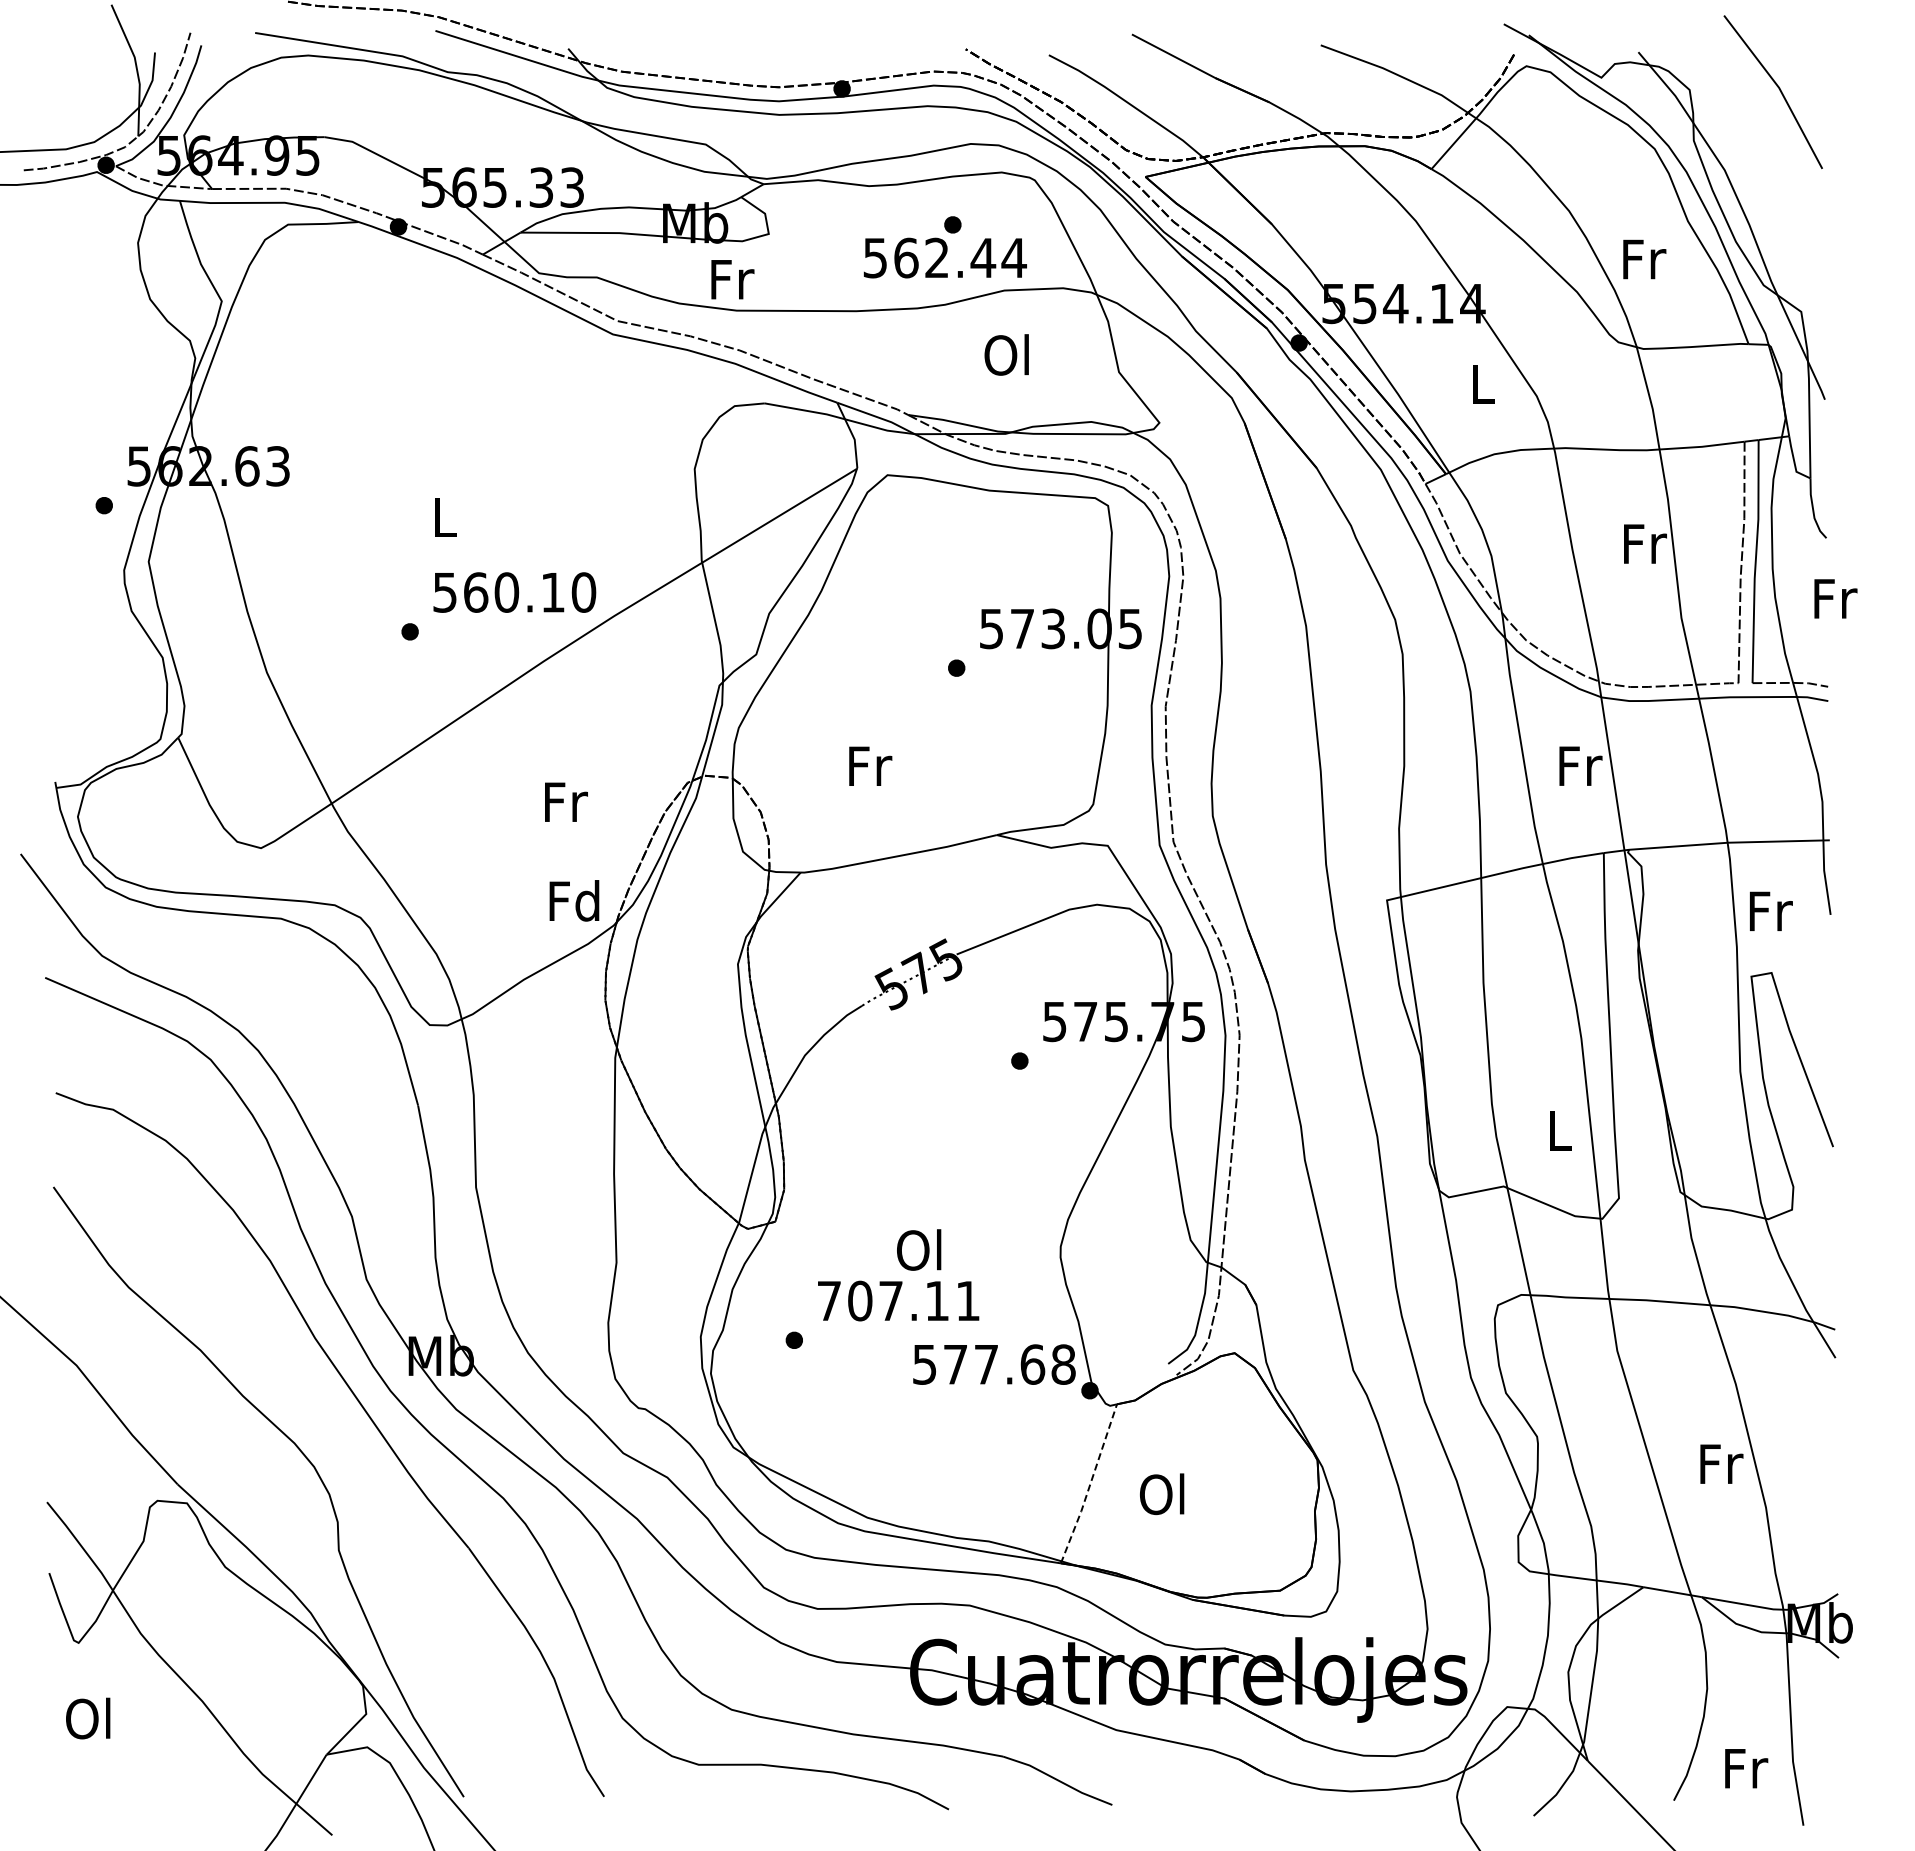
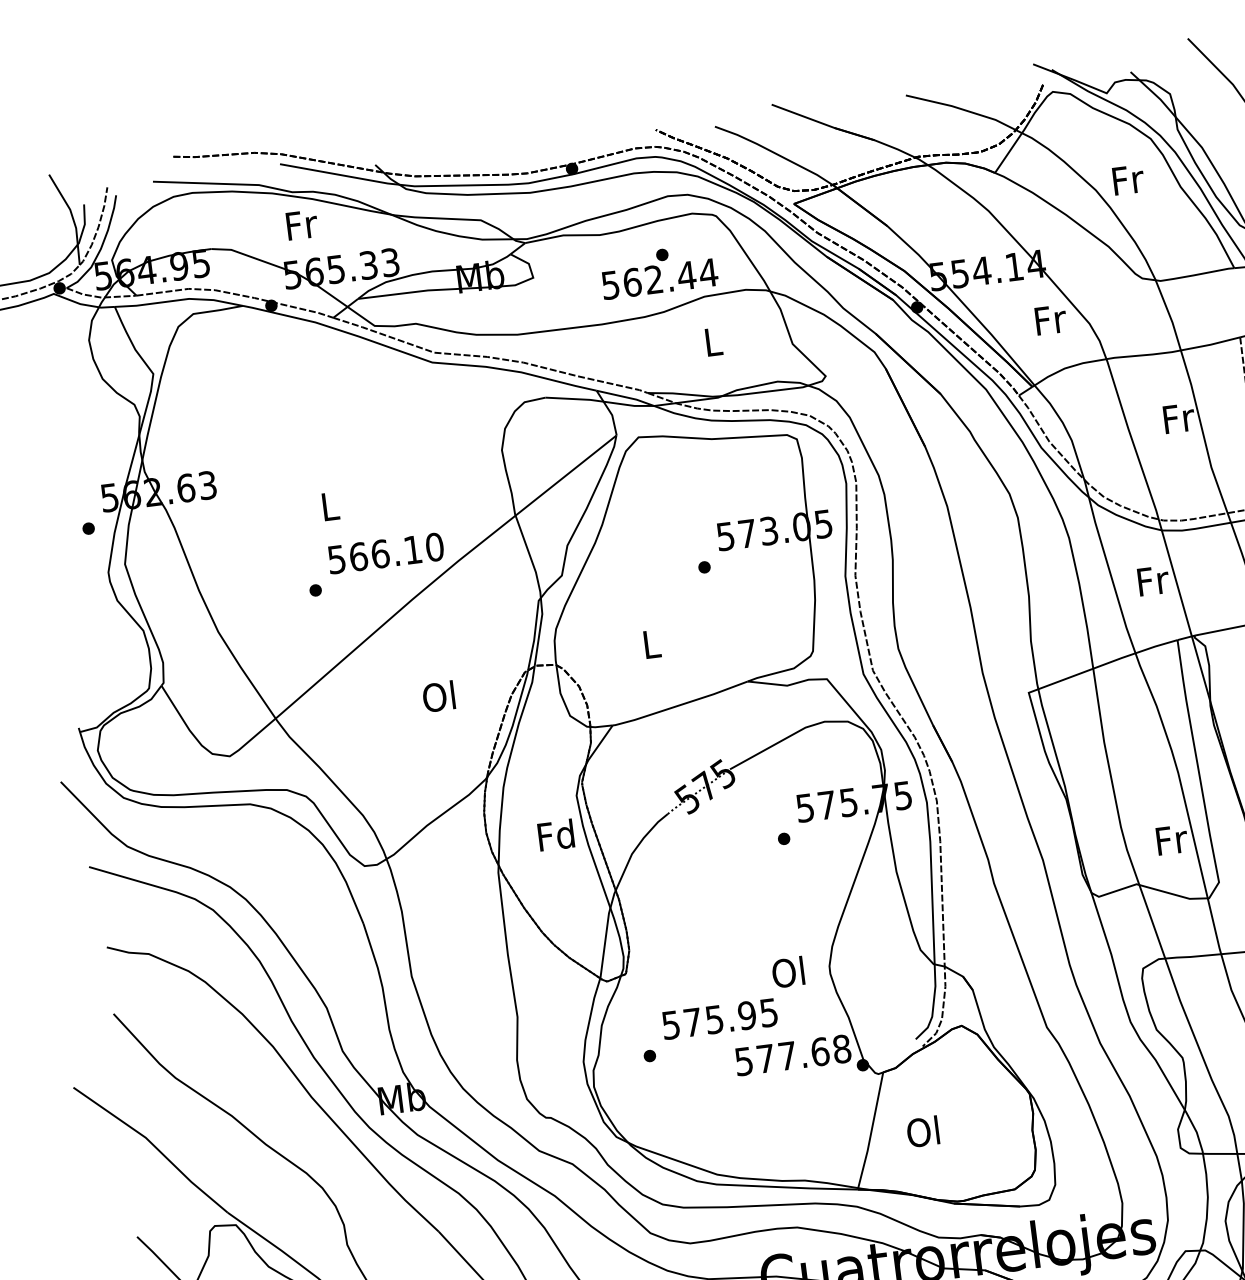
text: (1644, 259) -> (1128, 180), moved
text: (732, 279) -> (302, 224), moved
text: (1006, 354) -> (711, 341), Ol -> L
text: (1483, 383) -> (1050, 319), L -> Fr
text: (506, 592) -> (380, 554), 560.10 -> 566.10
text: (870, 765) -> (652, 643), Fr -> L
text: (564, 801) -> (439, 696), Fr -> Ol
text: (574, 900) -> (556, 835), moved
text: (1560, 1130) -> (1171, 839), L -> Fr
text: (919, 1249) -> (788, 971), moved
text: (898, 1300) -> (719, 1018), 707.11 -> 575.95
line: (1090, 1484) -> (871, 1131), dashed -> solid

